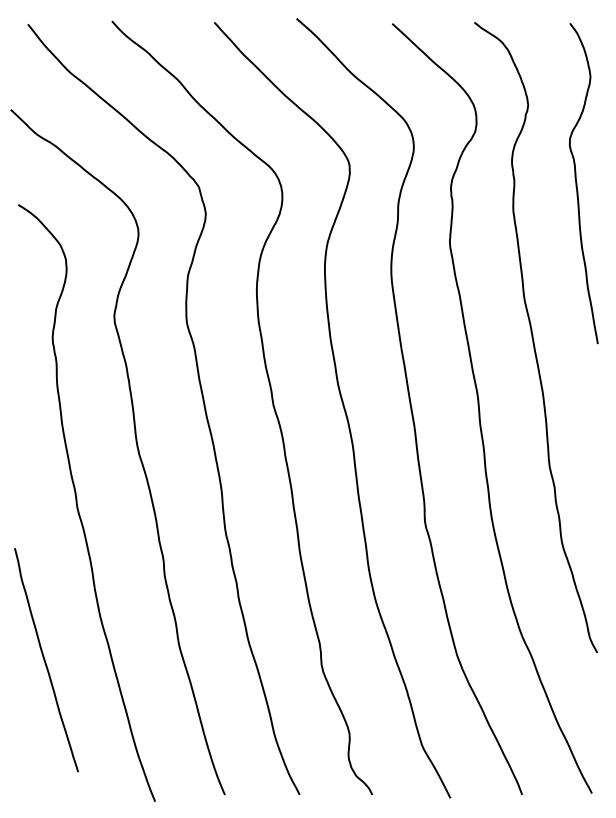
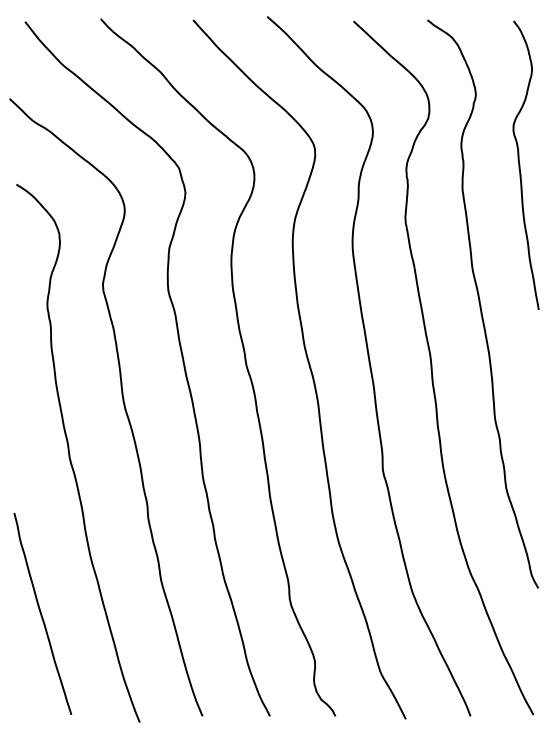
curve: (45, 659) -> (41, 613), moved

